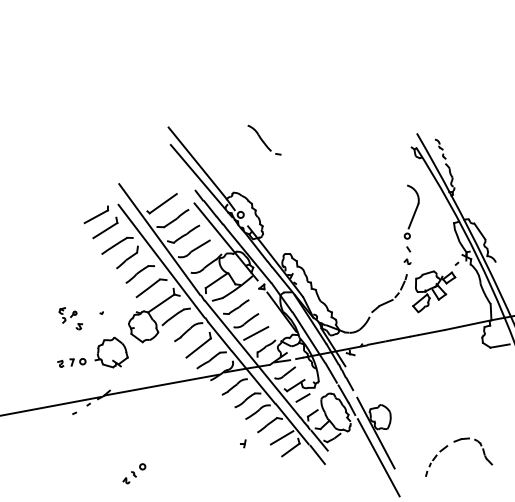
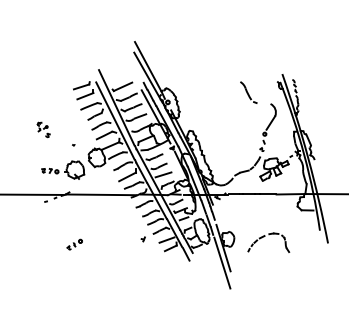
part: (264, 140) -> (248, 92), moved
part: (70, 318) -> (43, 129), moved
part: (447, 448) -> (264, 237), moved

